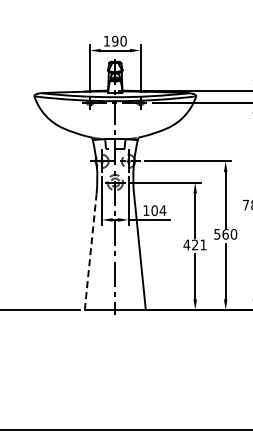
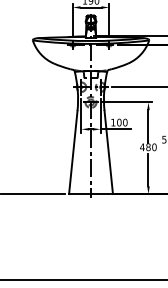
text: (162, 210) -> (124, 122), 104 -> 100
text: (199, 244) -> (151, 146), 421 -> 480
line: (90, 251) -> (73, 152), dashed -> solid

